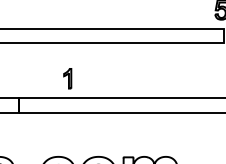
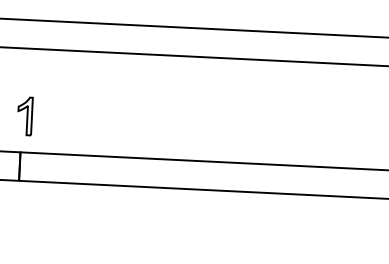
part: (67, 78) -> (24, 115), moved

